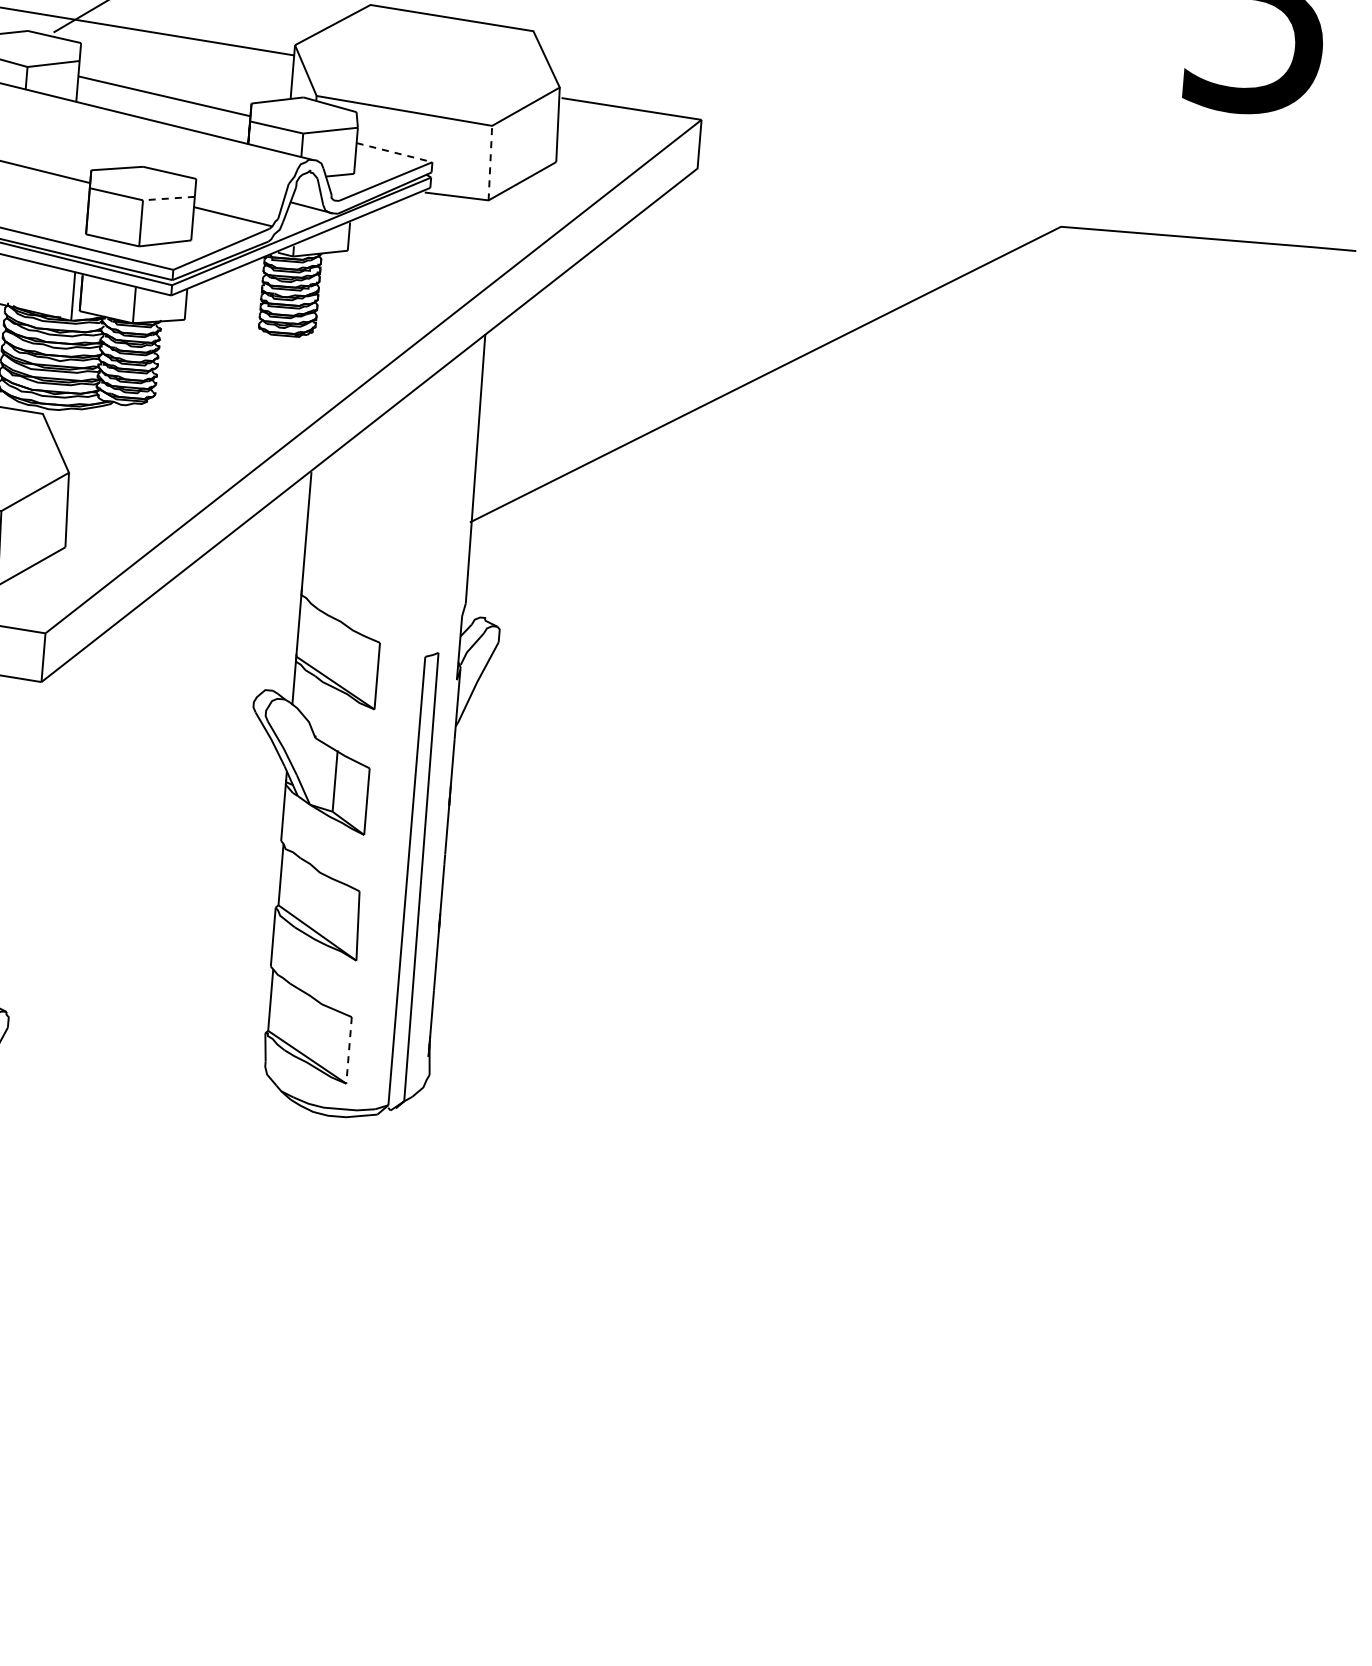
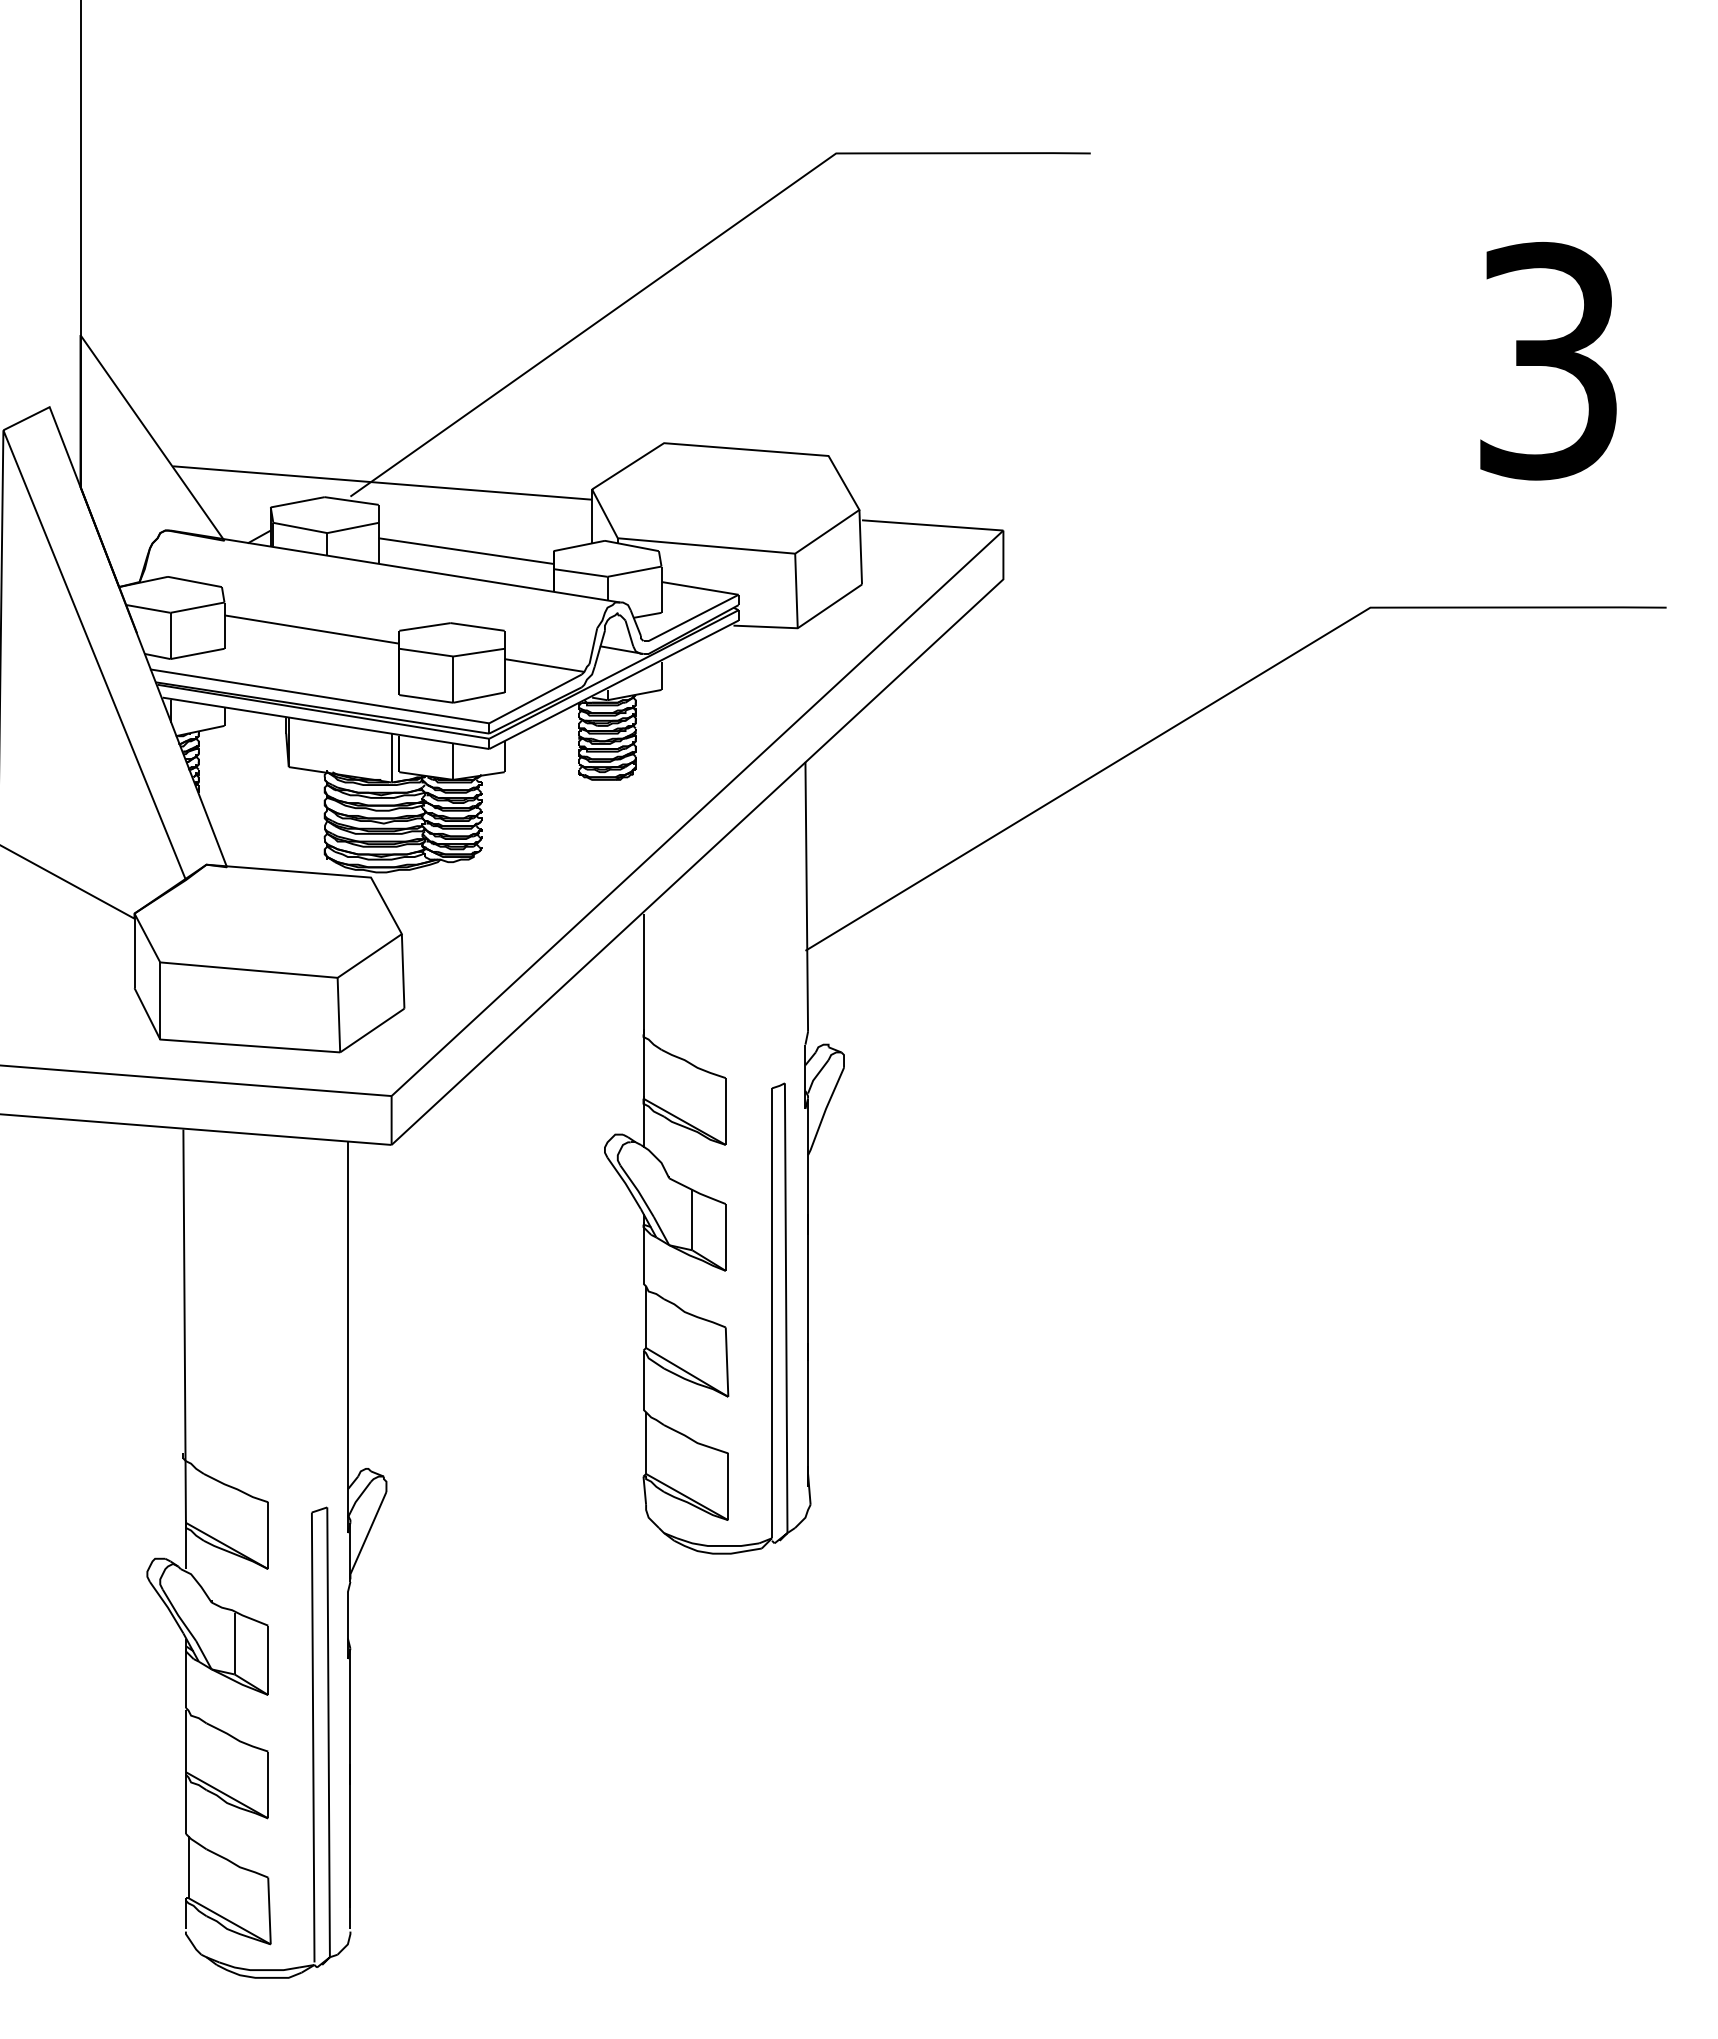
line: (394, 152) -> (700, 588), dashed -> solid
line: (490, 162) -> (796, 590), dashed -> solid
line: (169, 198) -> (479, 652), dashed -> solid
line: (349, 1051) -> (728, 1487), dashed -> solid

